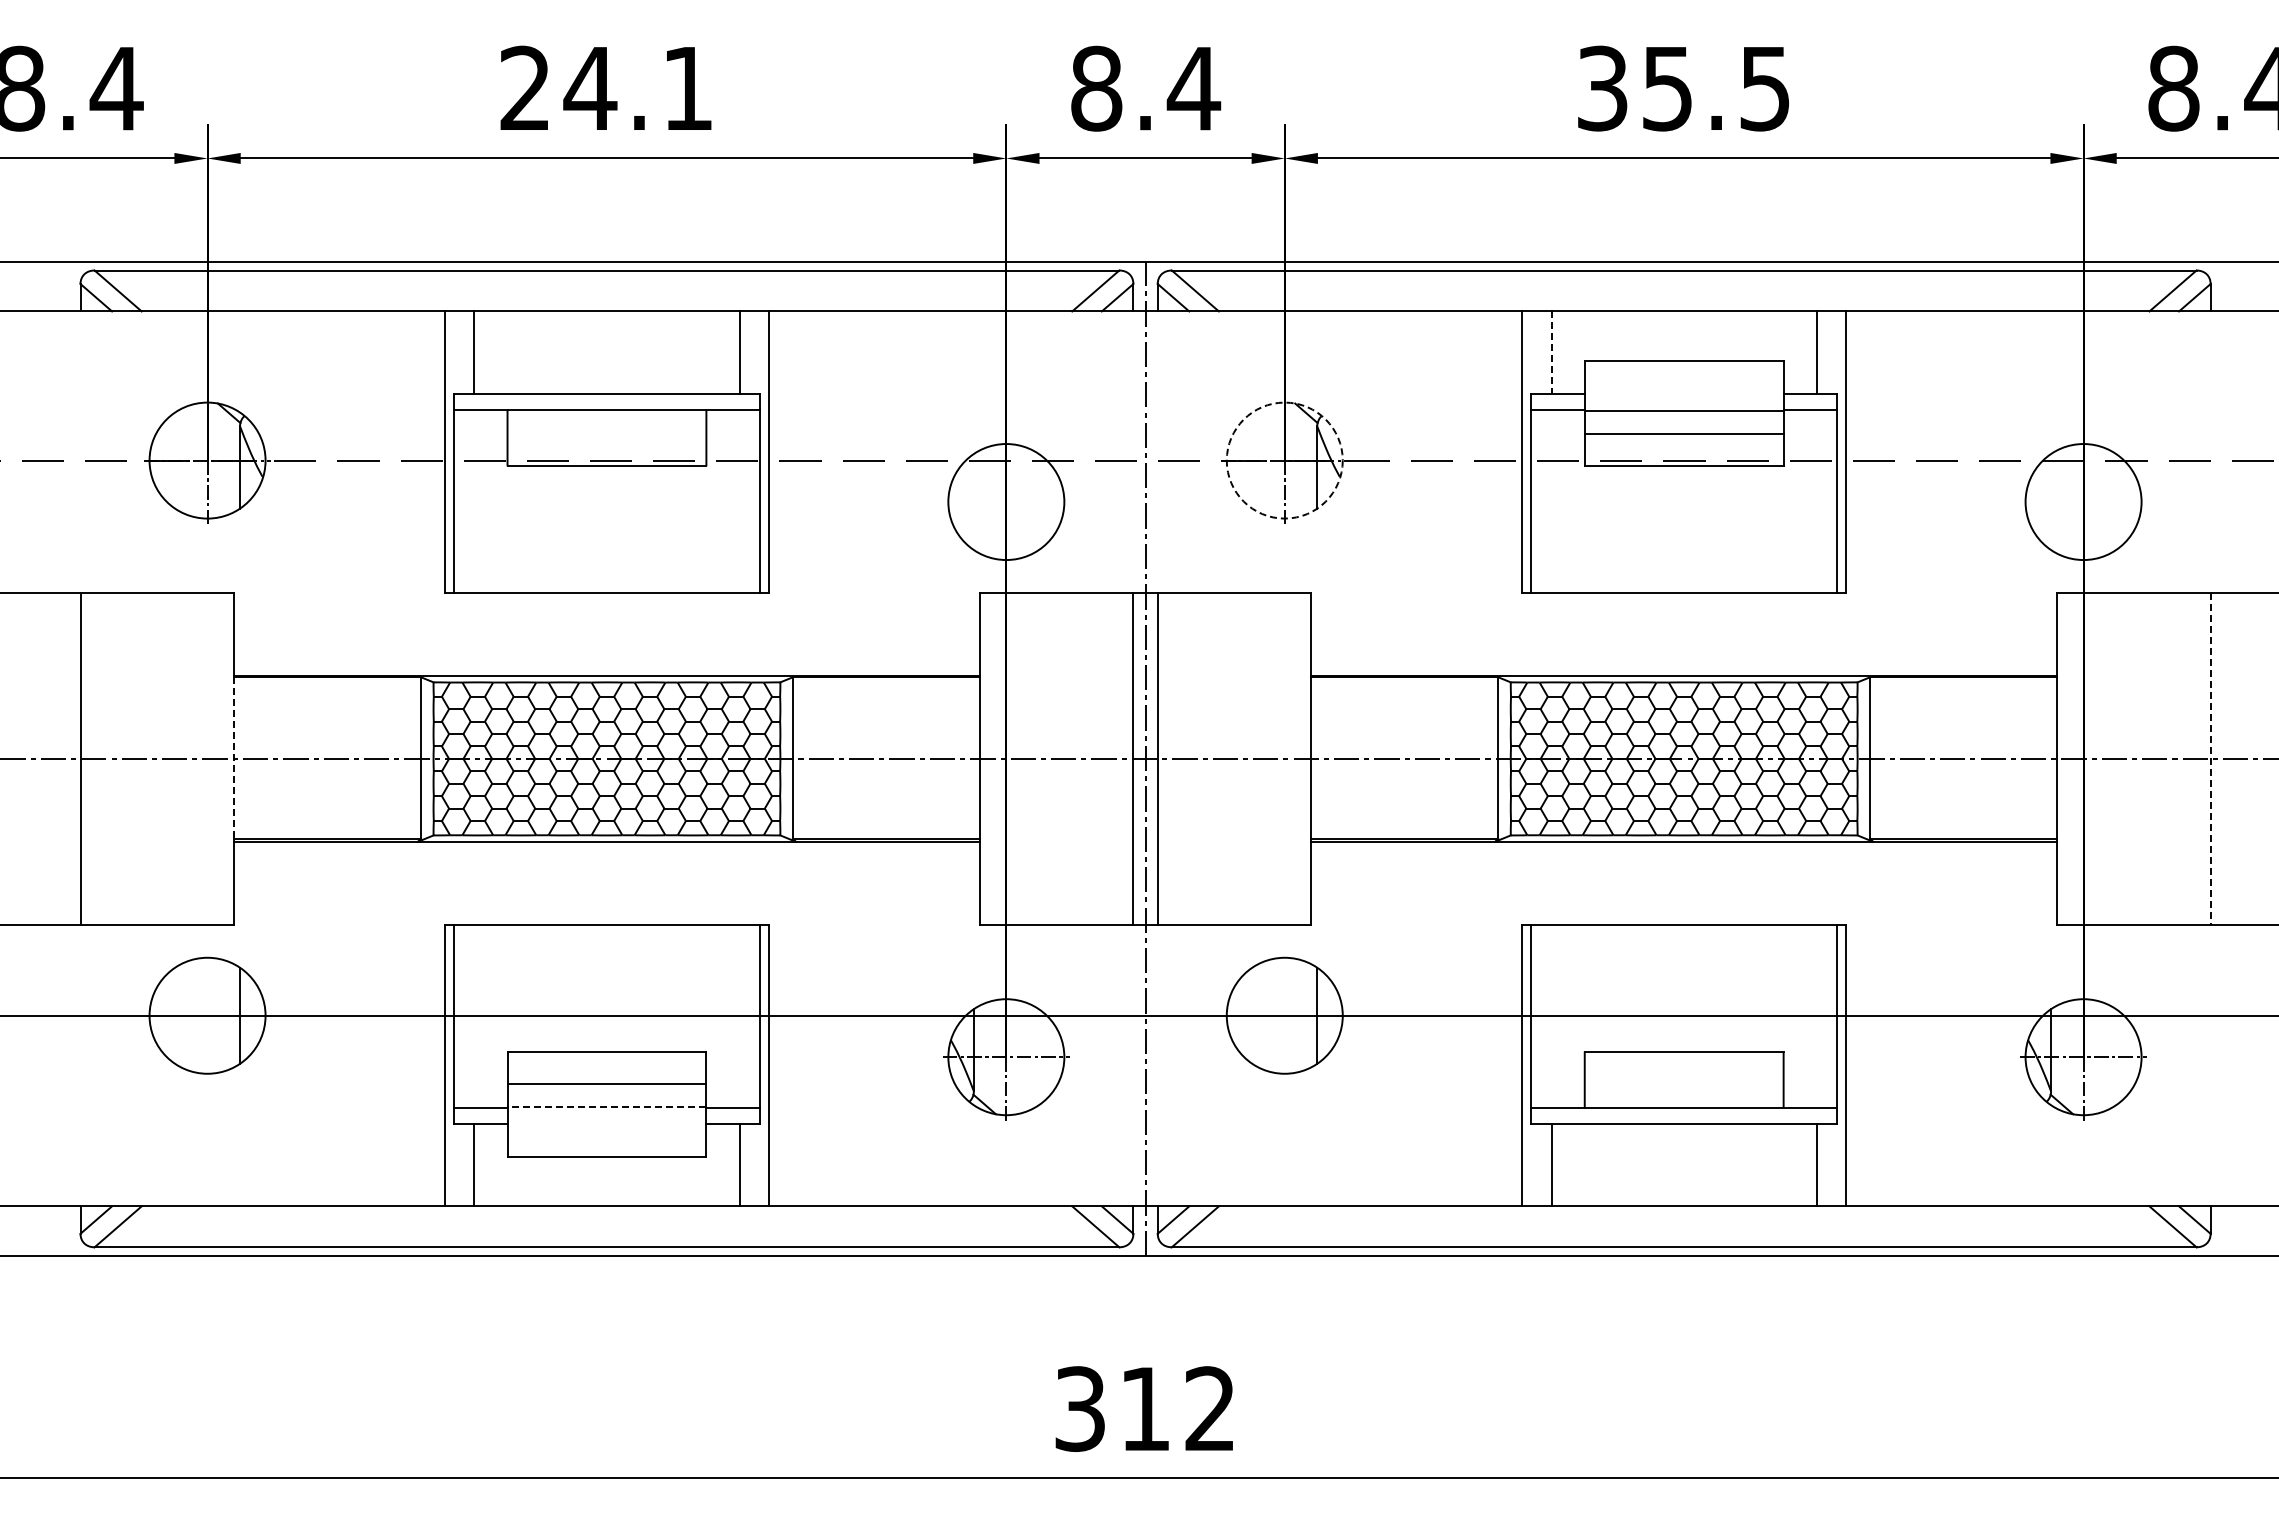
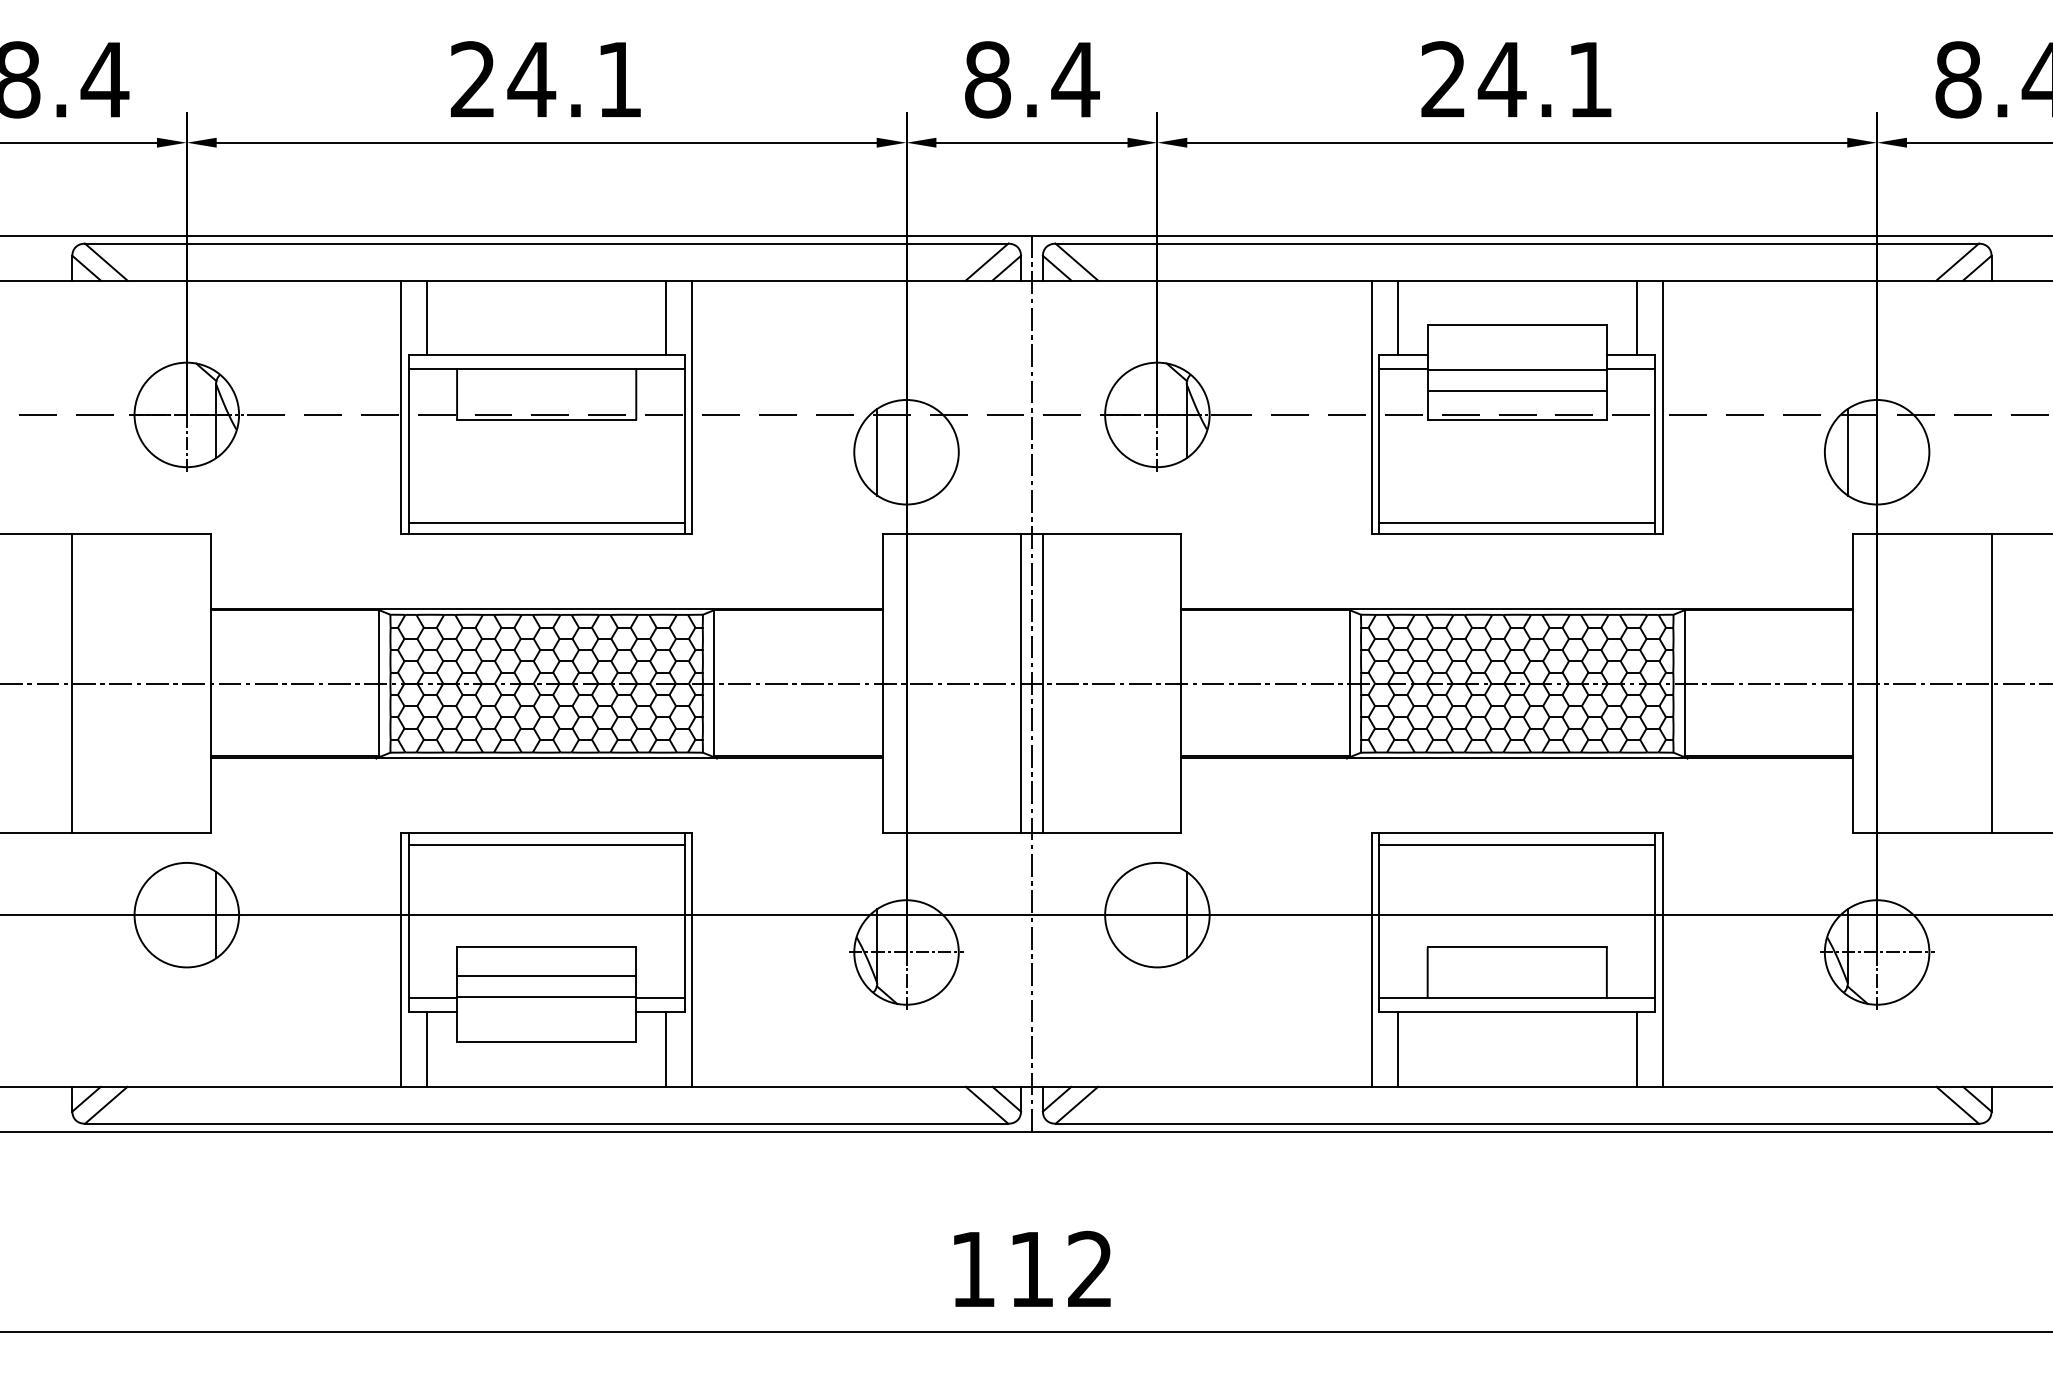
text: (1683, 88) -> (1516, 79), 35.5 -> 24.1
line: (1551, 353) -> (1397, 318), dashed -> solid
circle: (1284, 460) -> (1157, 414), dashed -> solid
line: (973, 501) -> (876, 451), added
line: (2051, 501) -> (1848, 451), added
line: (606, 580) -> (546, 522), added
line: (1684, 580) -> (1517, 522), added
line: (234, 758) -> (211, 683), dashed -> solid
line: (2210, 758) -> (1991, 683), dashed -> solid
line: (606, 937) -> (546, 844), added
line: (1684, 937) -> (1517, 844), added
line: (606, 1106) -> (546, 996), dashed -> solid
text: (1079, 1408) -> (972, 1268), 312 -> 112

